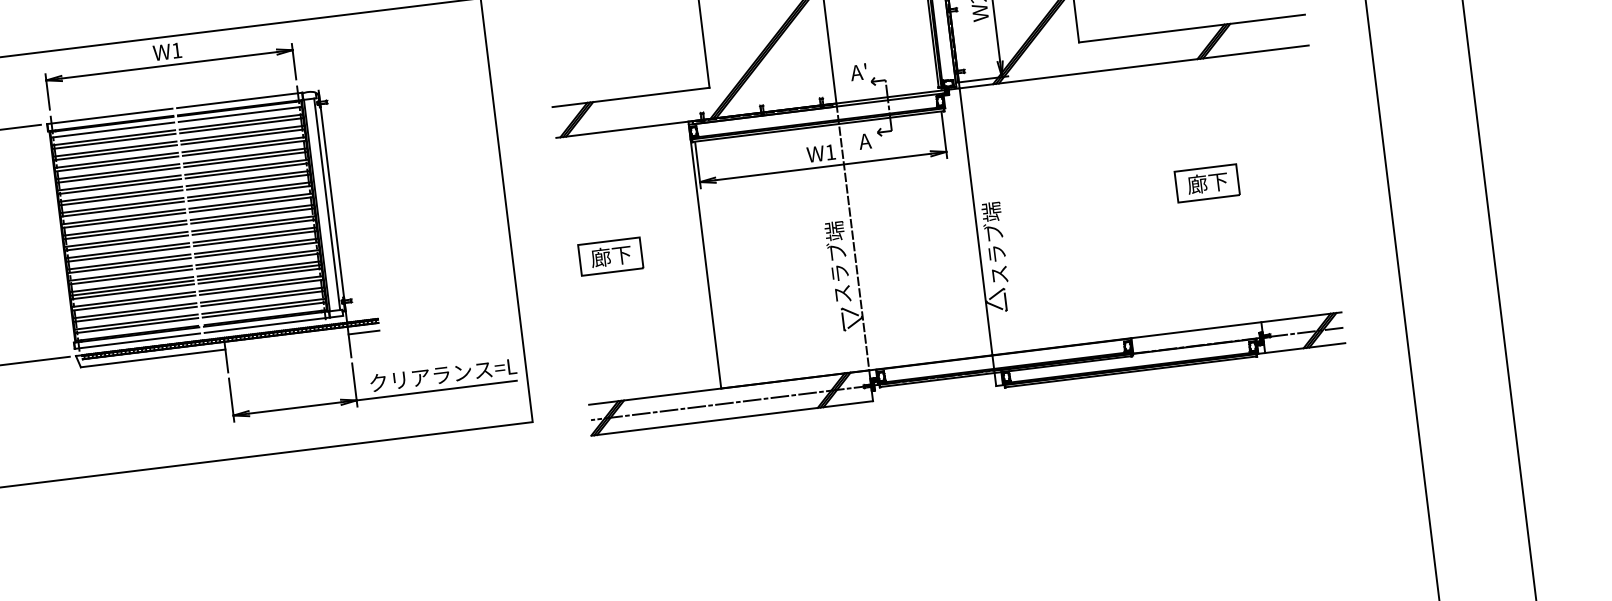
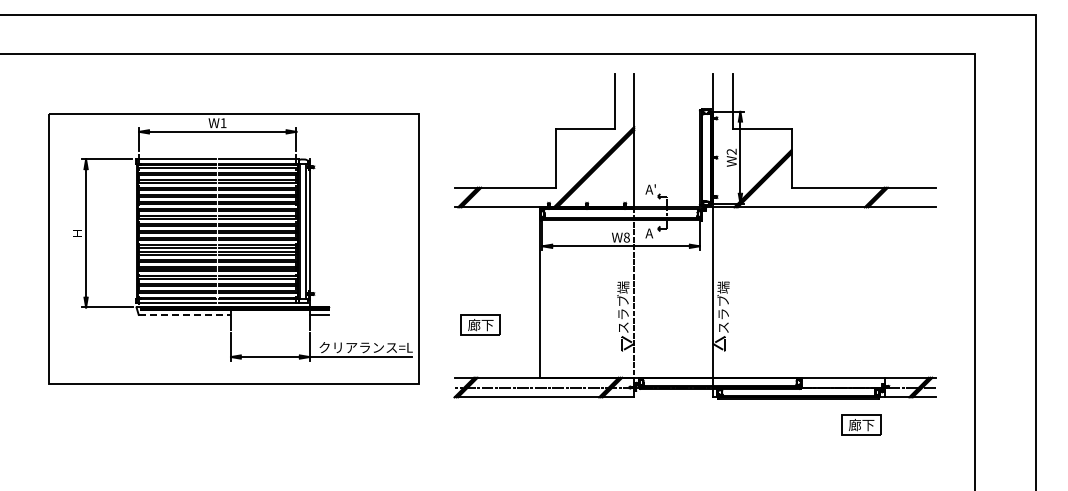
text: (830, 152) -> (626, 237), W1 -> W8
part: (1207, 182) -> (861, 424), moved
part: (610, 255) -> (480, 324), moved
line: (154, 357) -> (185, 314), solid -> dashed

